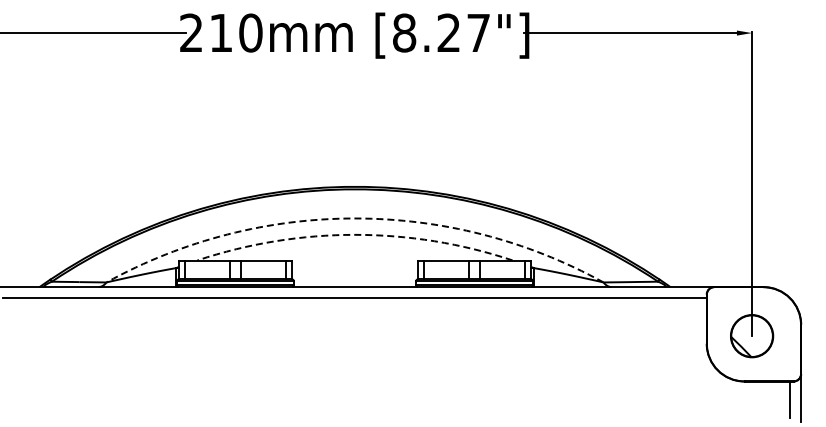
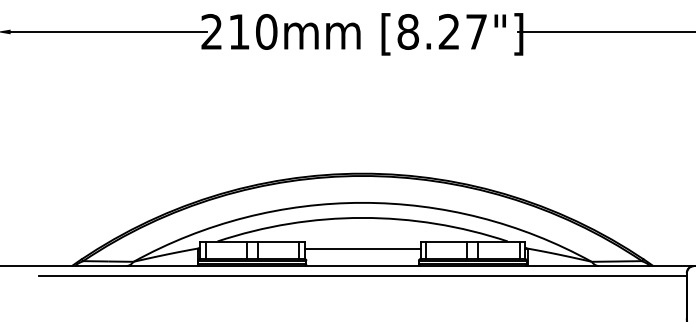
arc: (355, 218) -> (363, 202), dashed -> solid
arc: (355, 234) -> (363, 217), dashed -> solid
line: (354, 268) -> (362, 248), added

